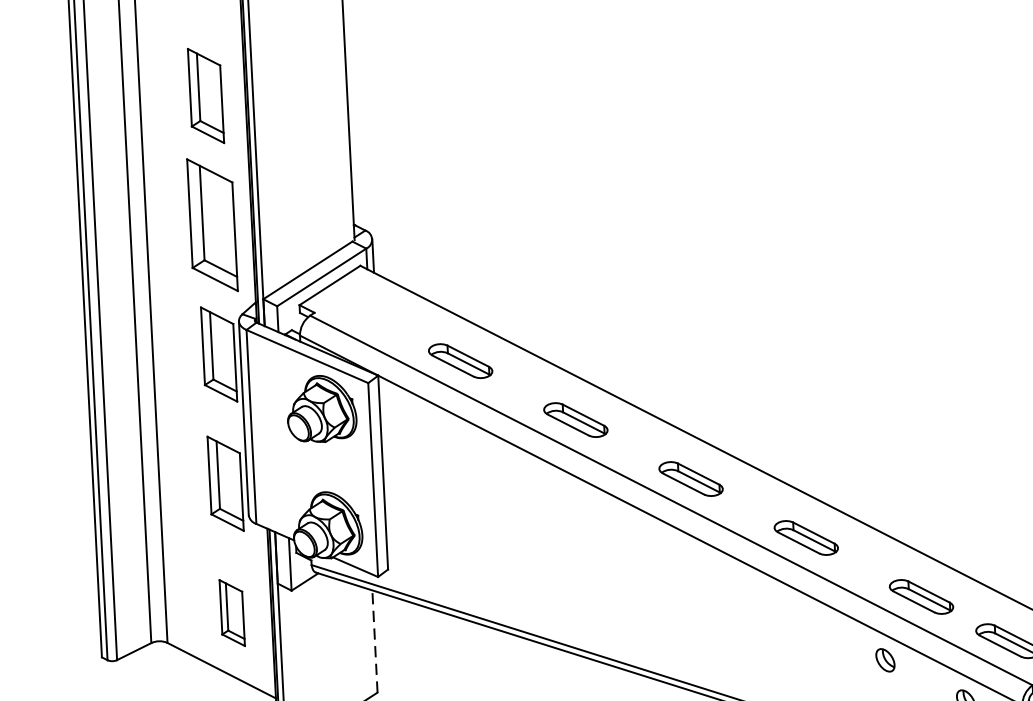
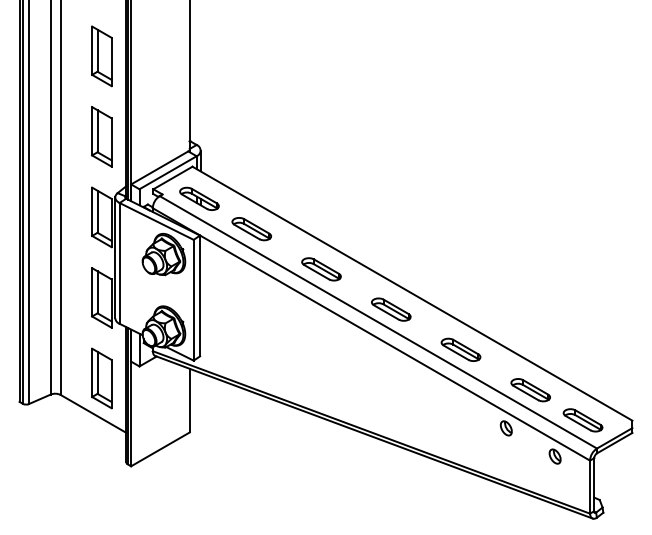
part: (211, 224) -> (101, 136), size x0.71
part: (374, 316) -> (199, 198), added
part: (231, 613) -> (101, 378), size x1.43
line: (374, 641) -> (189, 400), dashed -> solid

